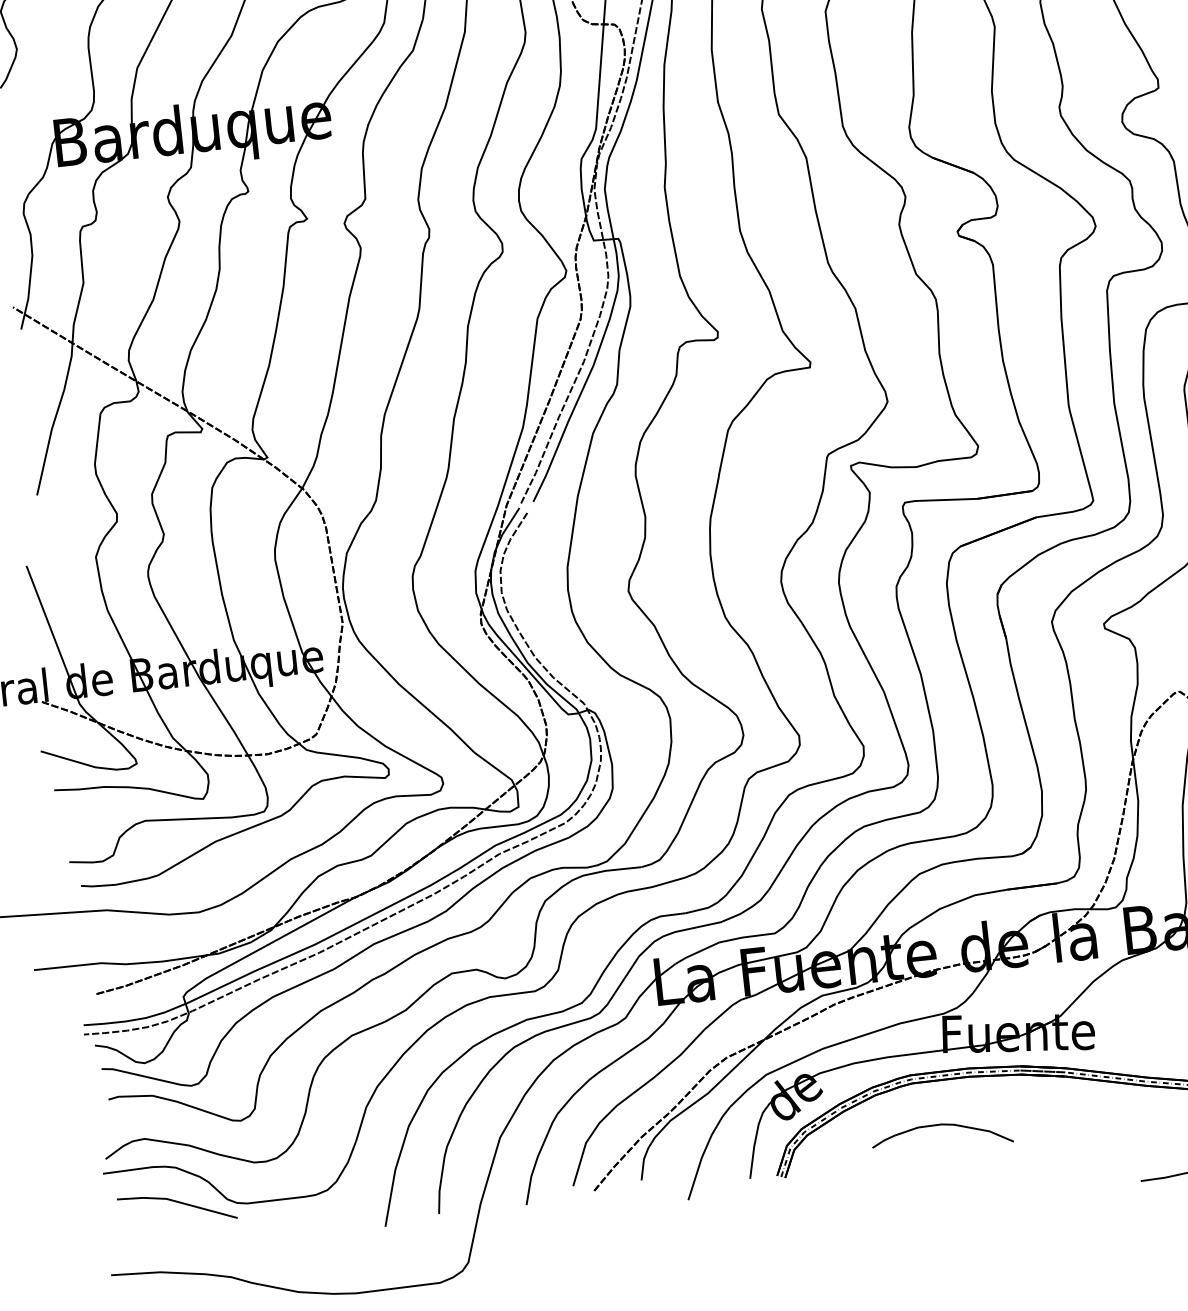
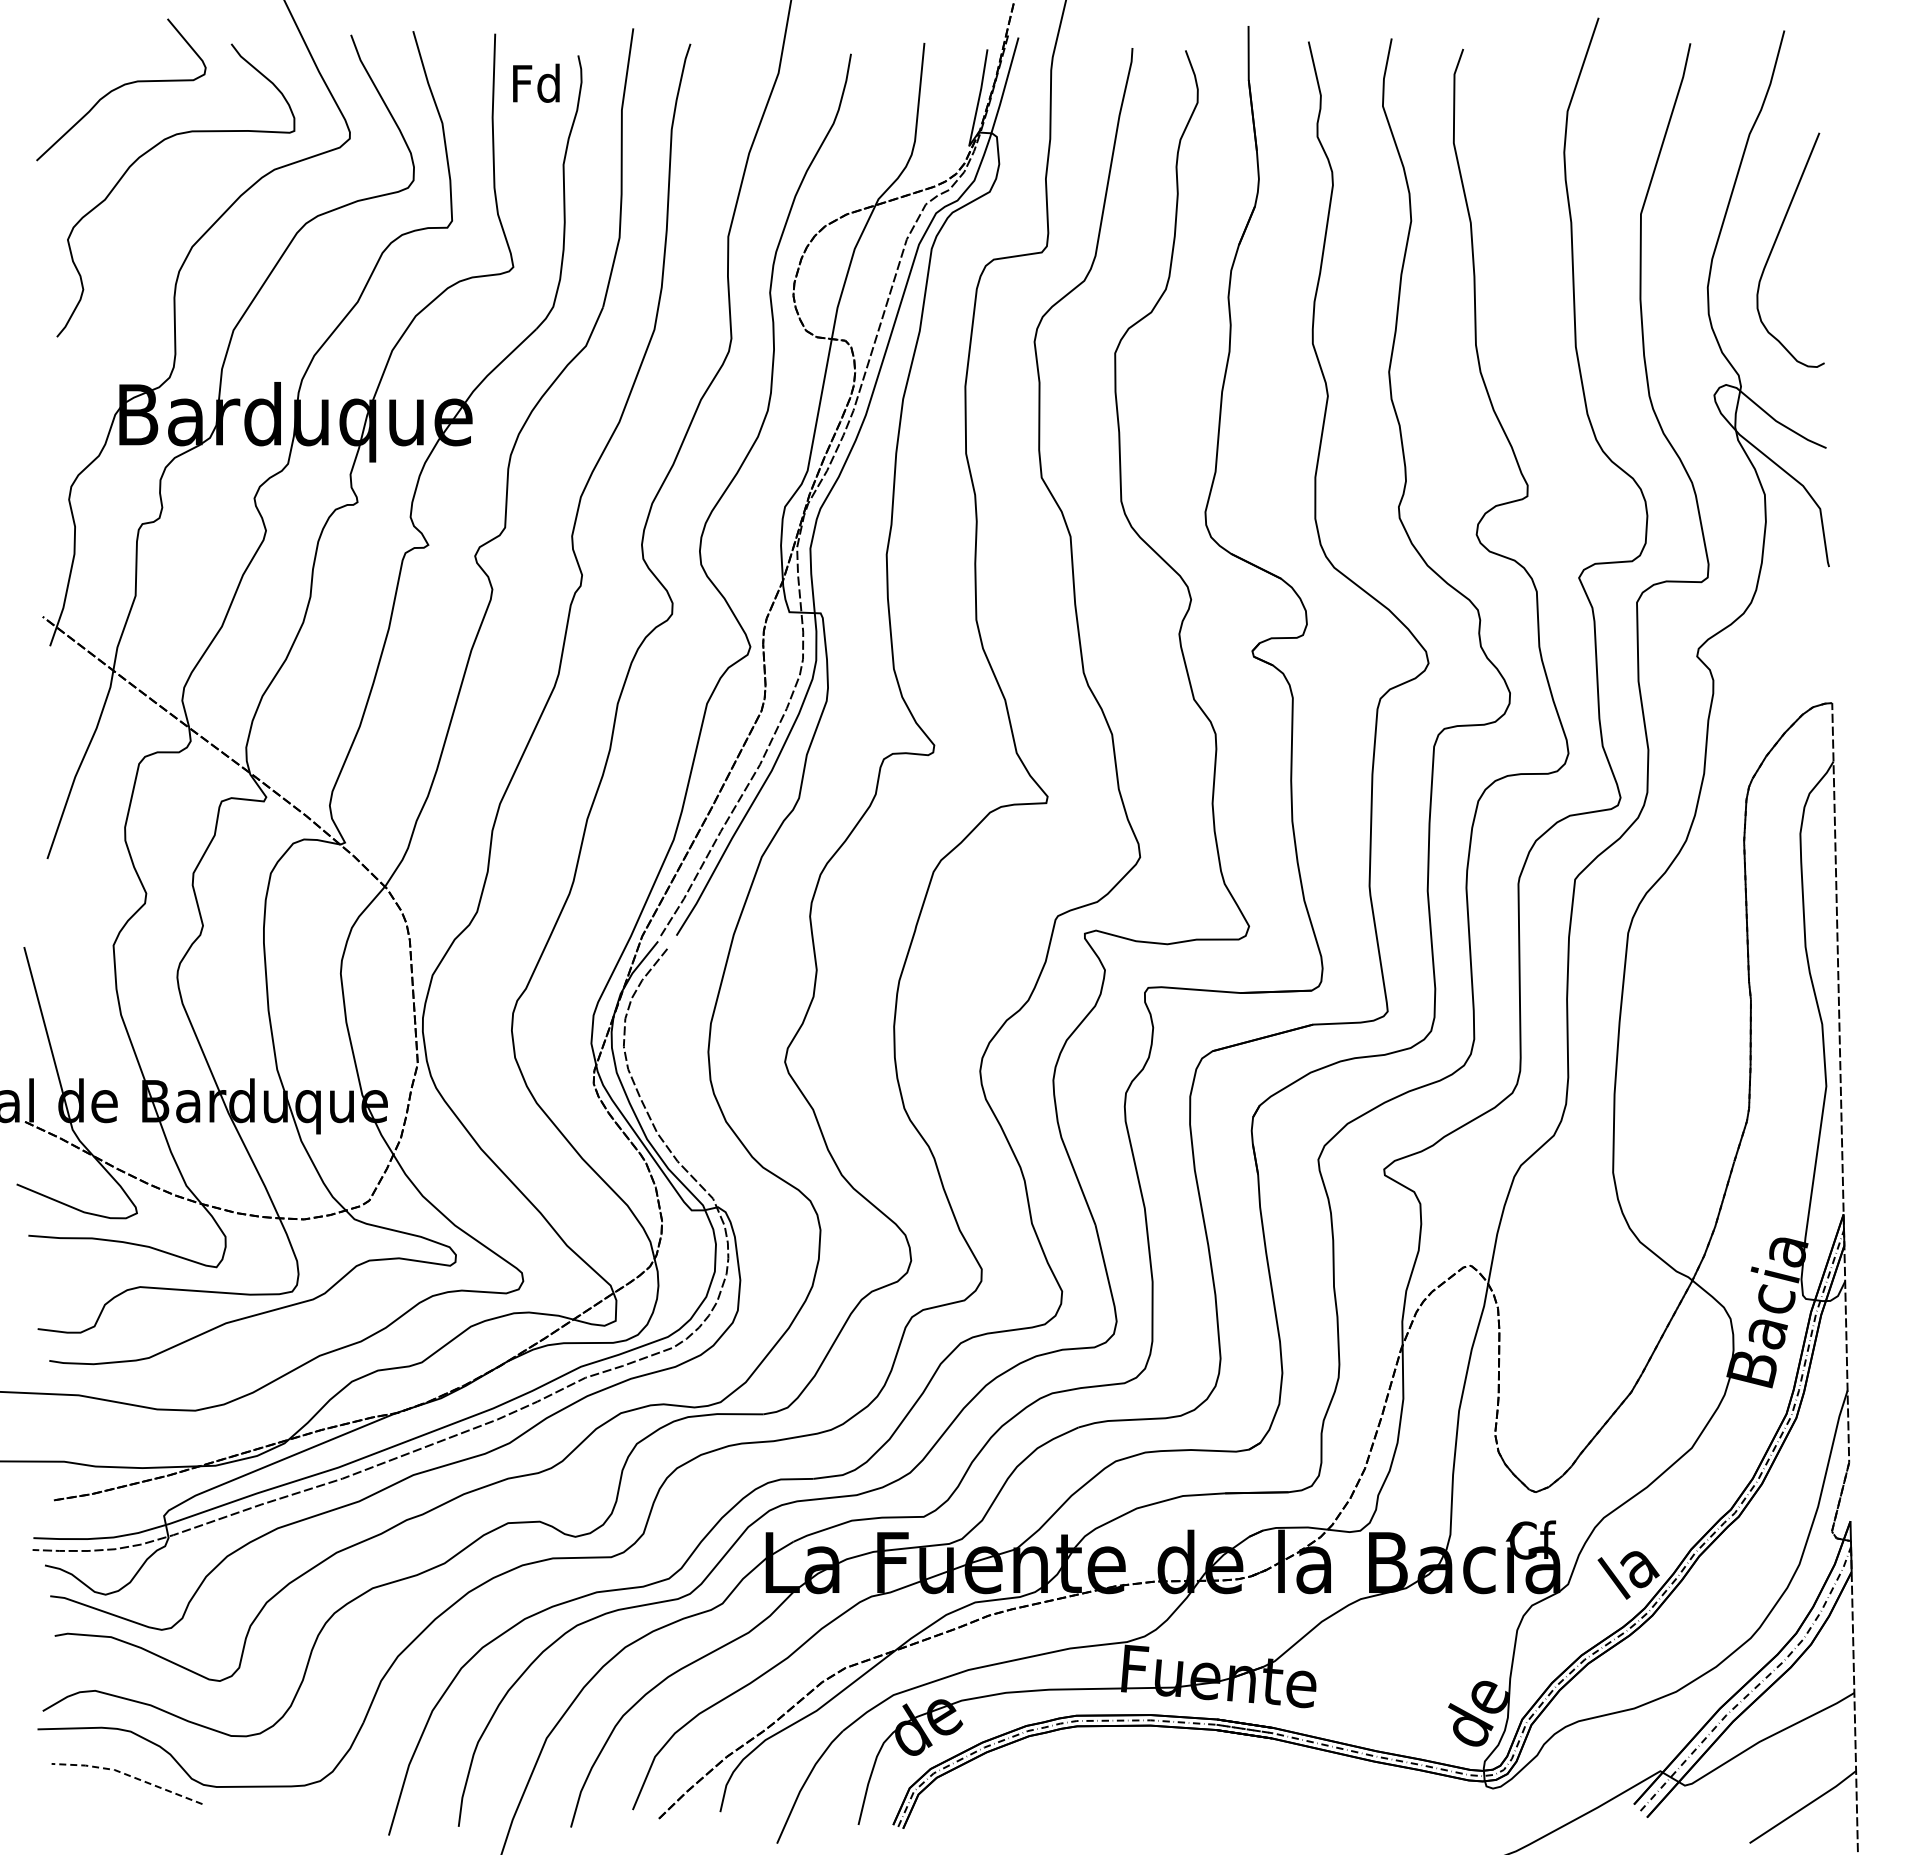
curve: (940, 1125) -> (1107, 1783), removed
line: (176, 1202) -> (127, 1775), solid -> dashed

